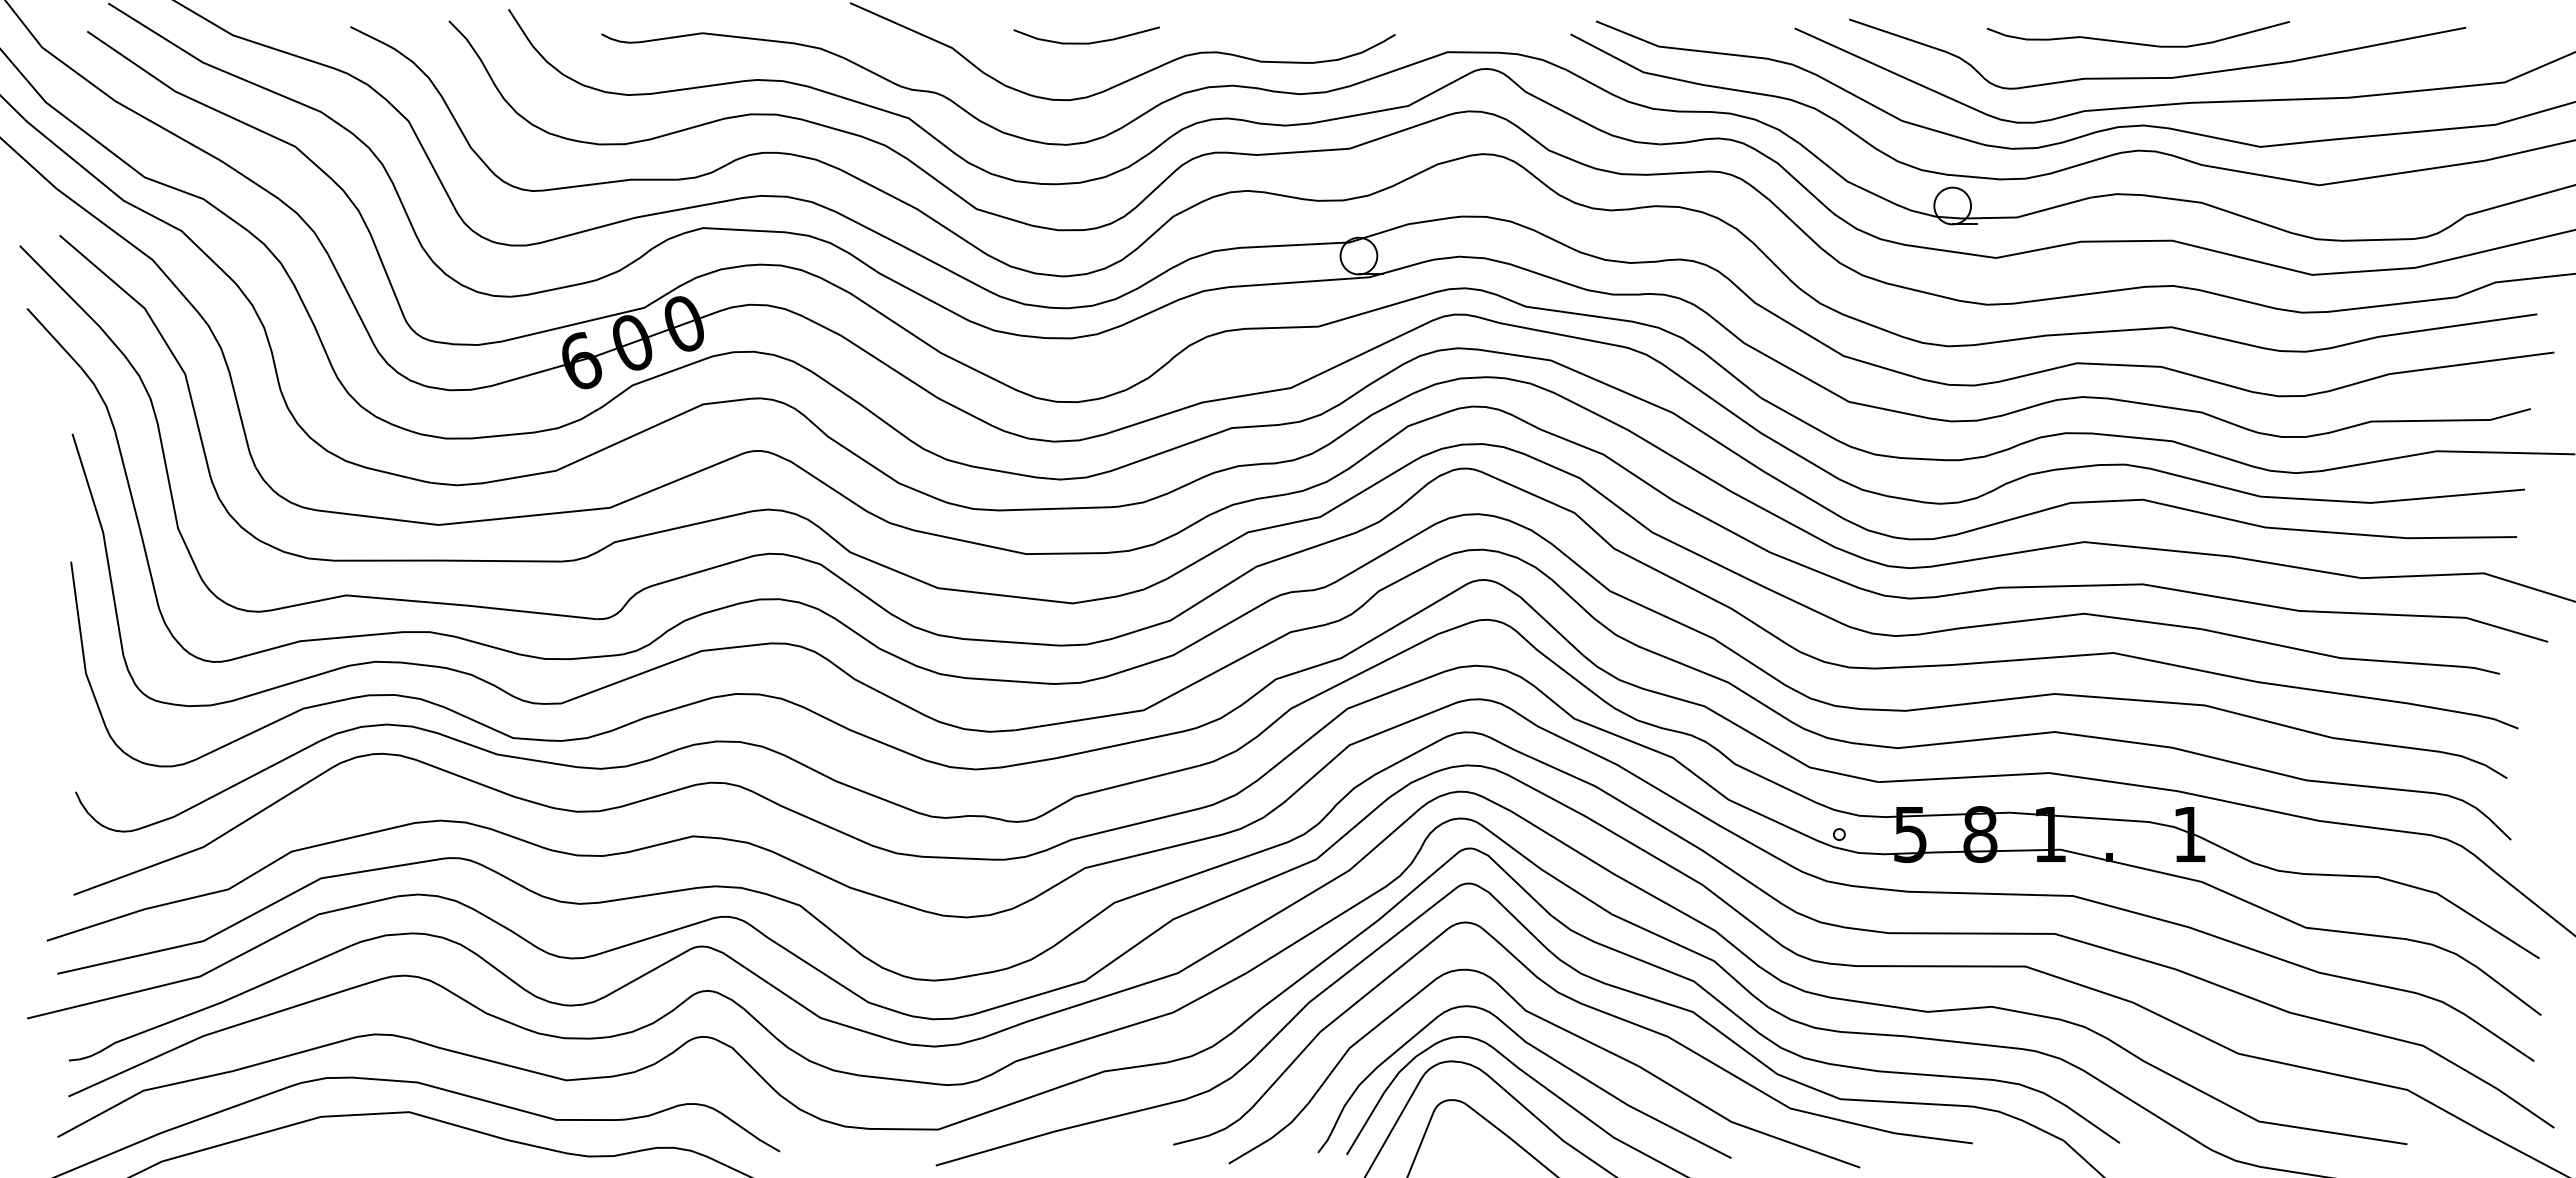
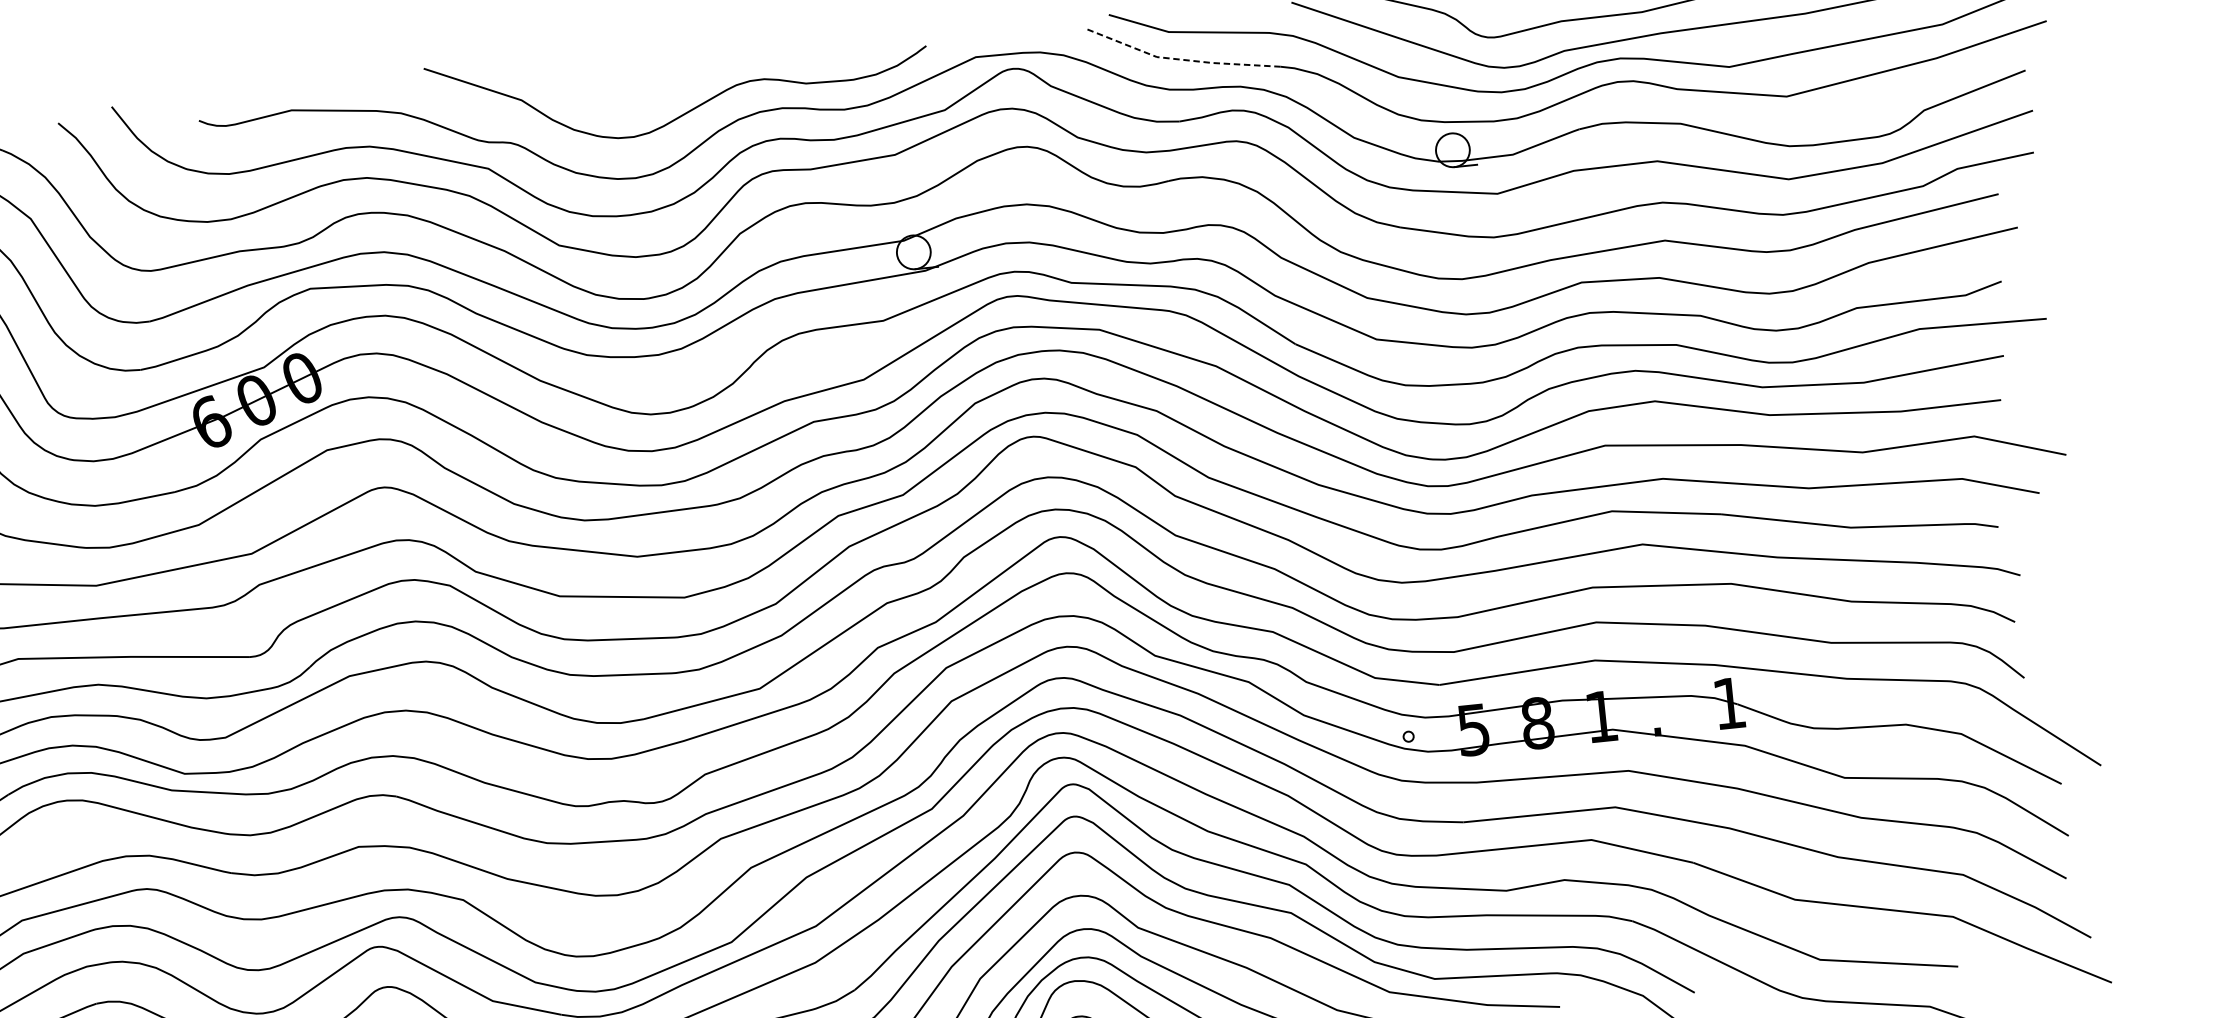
curve: (1086, 42) -> (644, 82), removed
line: (1668, 77) -> (1180, 59), solid -> dashed

